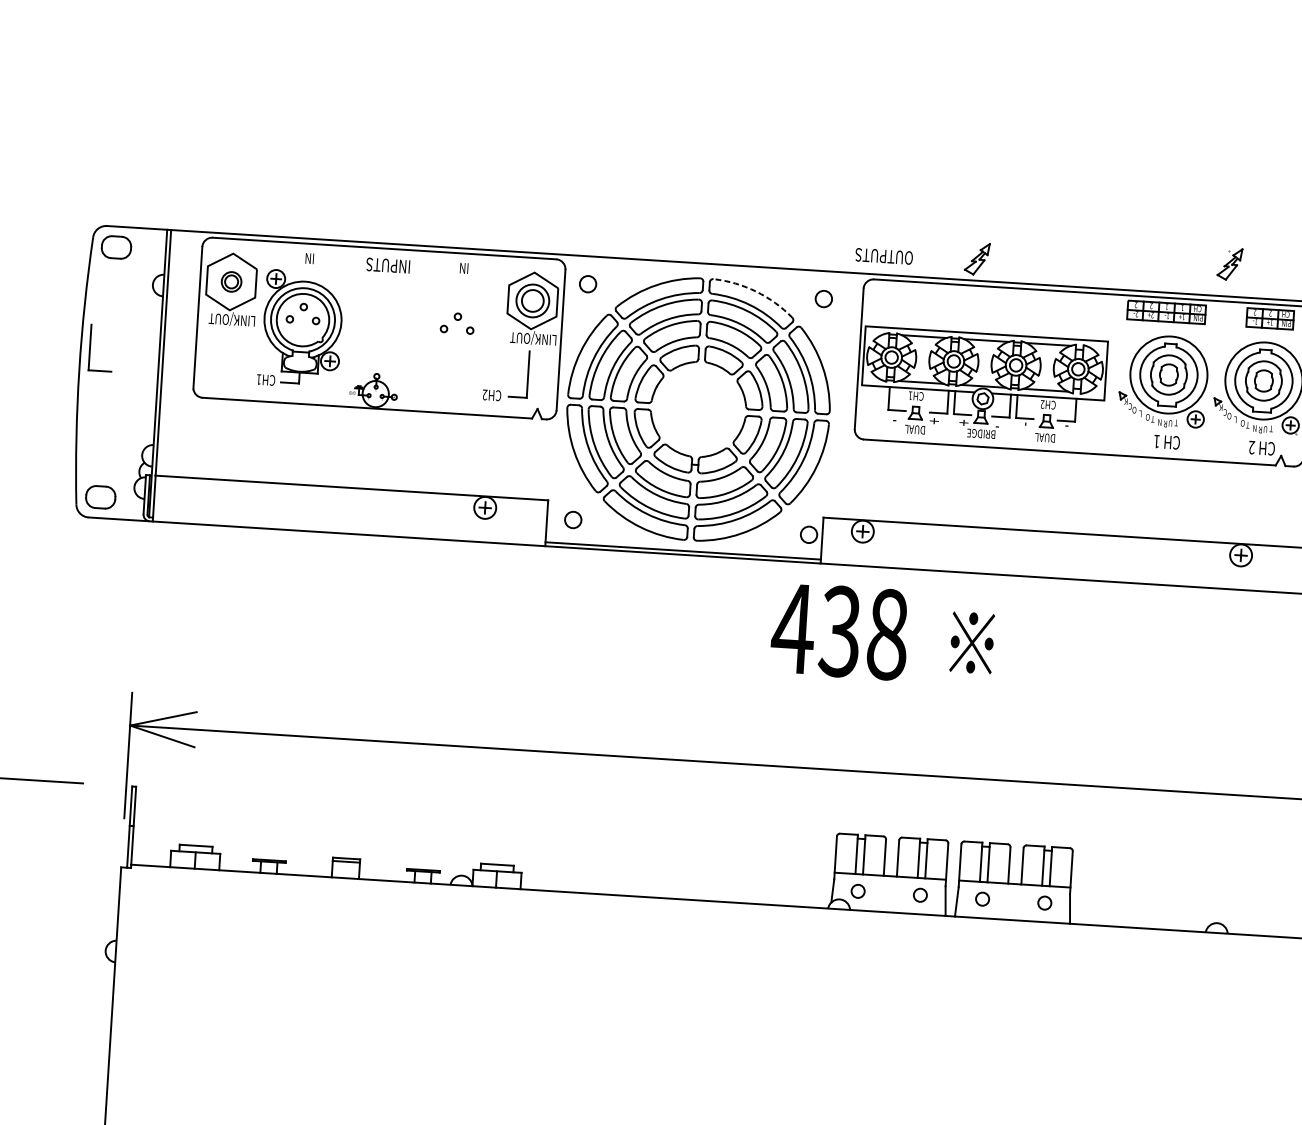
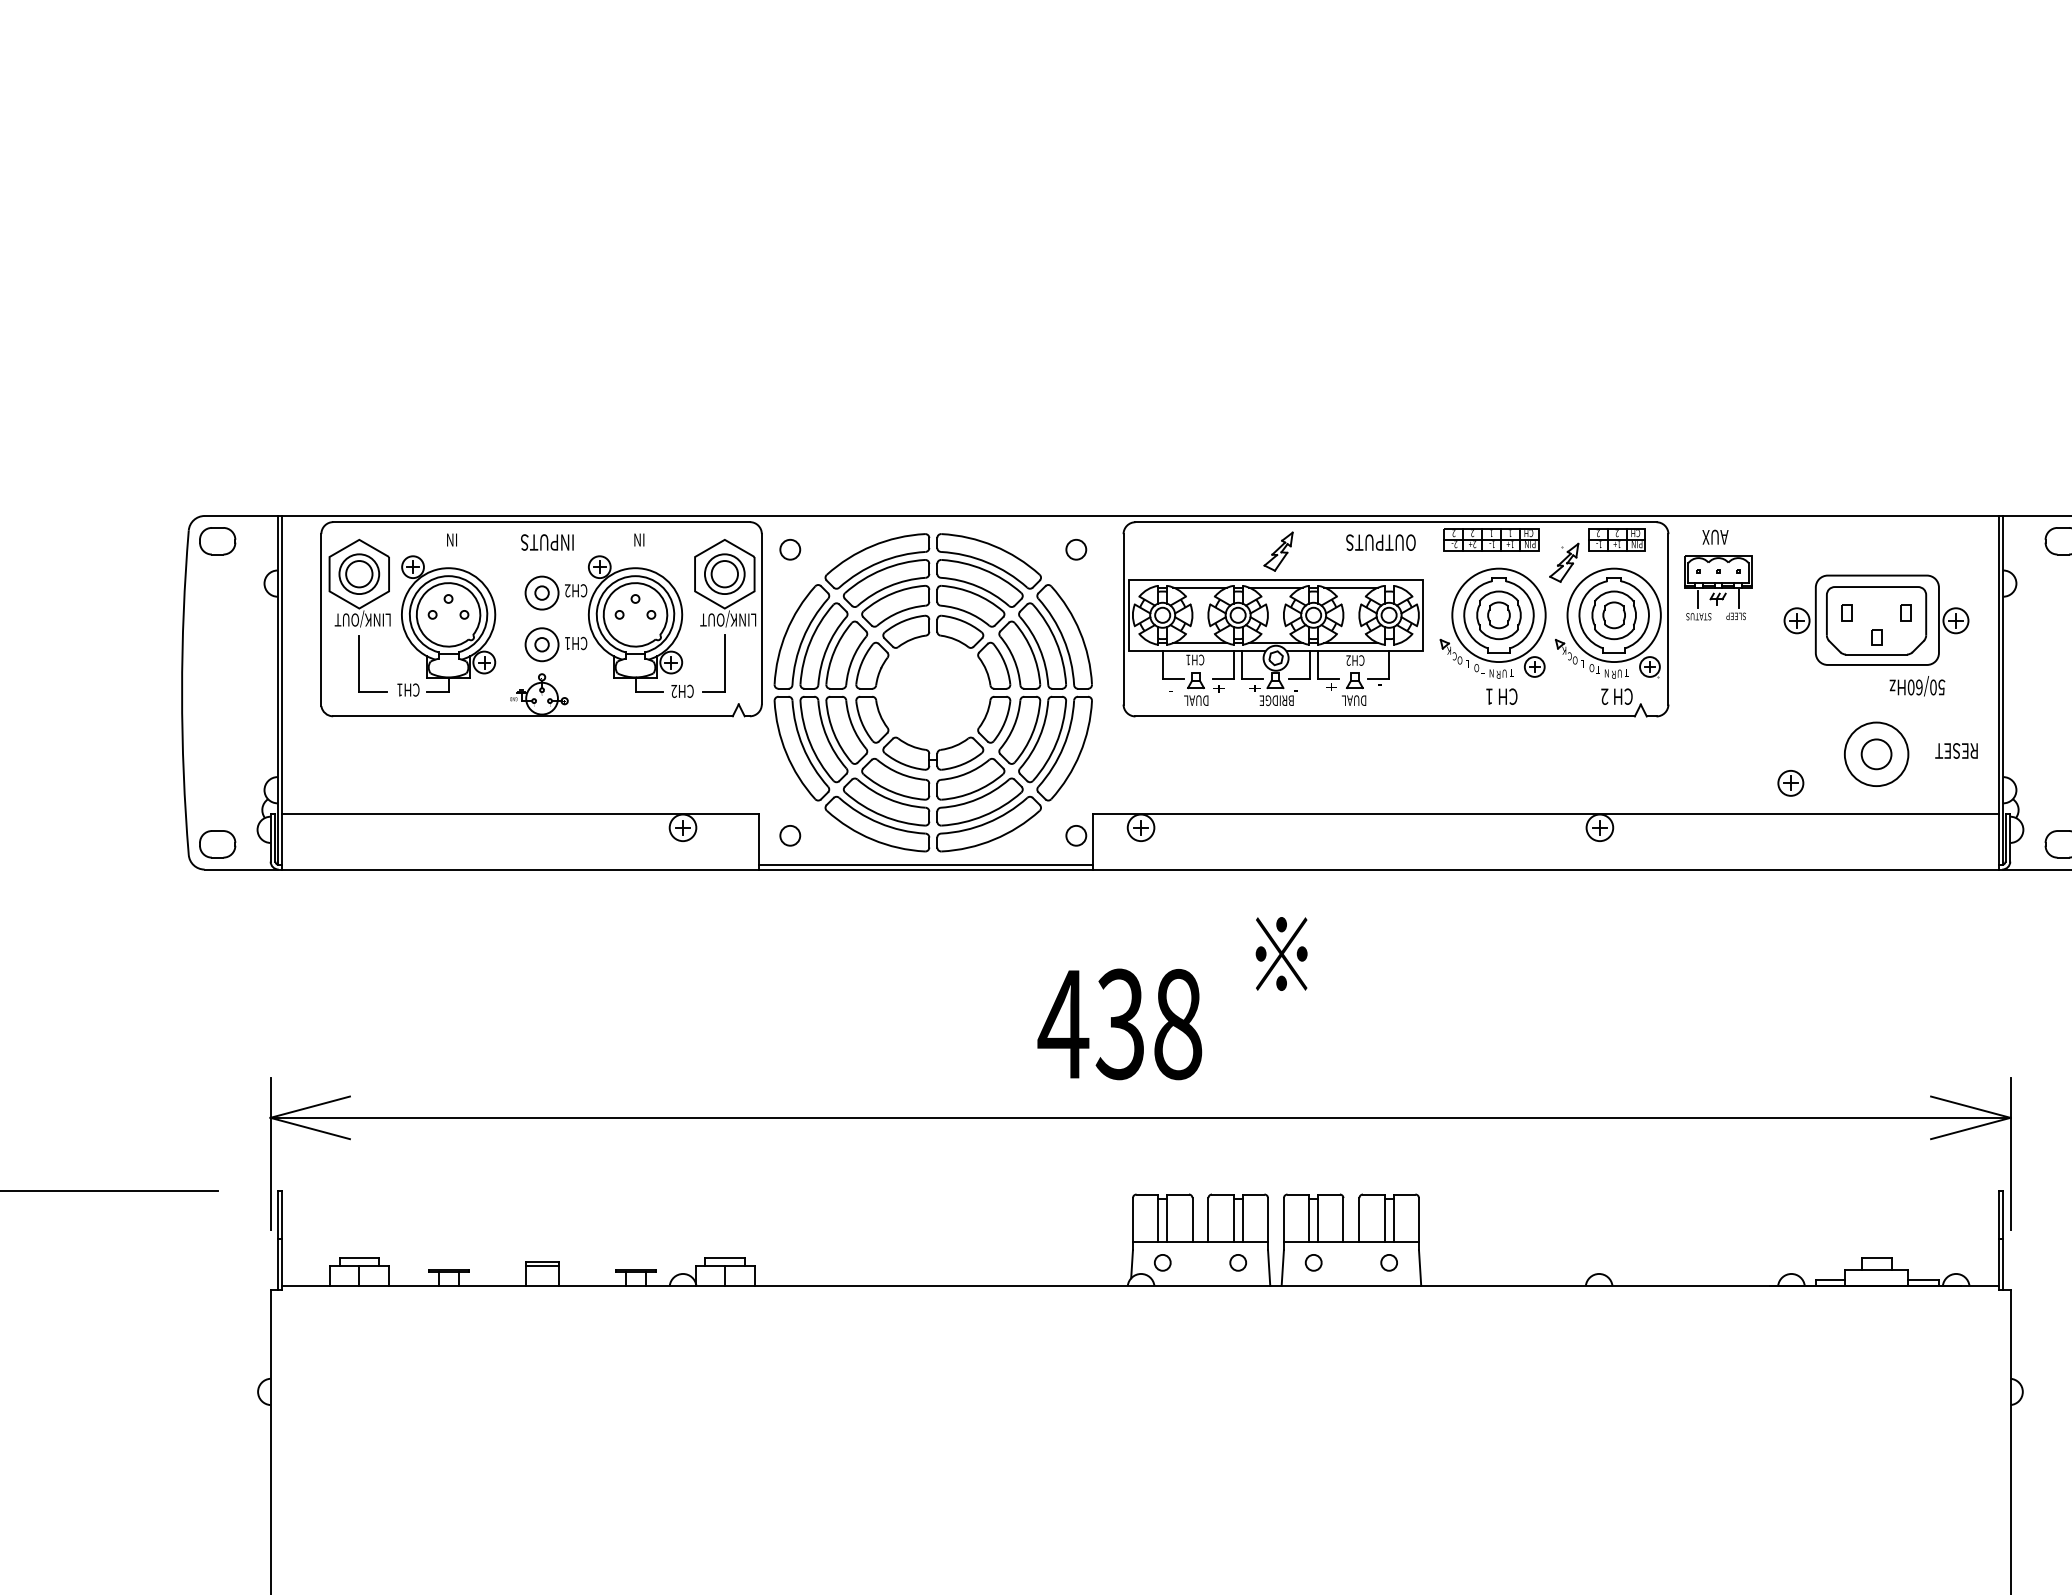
text: (883, 256) -> (1380, 542), moved
part: (977, 258) -> (1278, 551), moved
part: (1230, 263) -> (1564, 562), moved
part: (231, 281) -> (359, 573), size x1.67
arc: (756, 291) -> (994, 545), dashed -> solid
part: (430, 335) -> (603, 623), added
part: (90, 347) -> (359, 663), moved
text: (1027, 425) -> (1331, 686), - -> +
text: (839, 631) -> (1119, 1024), moved

